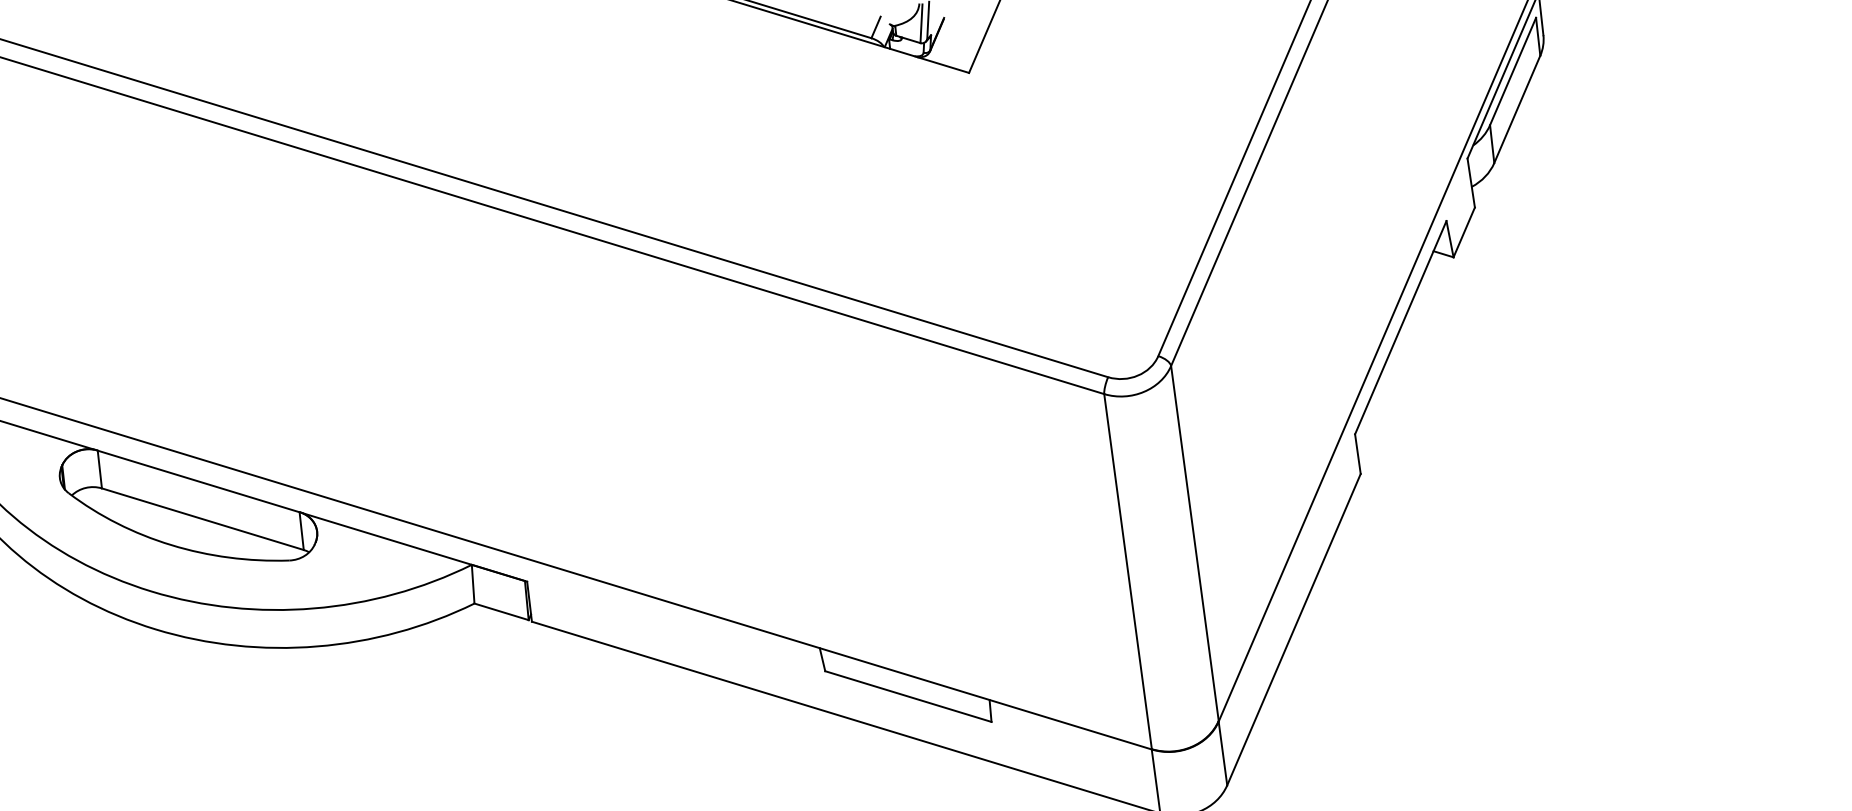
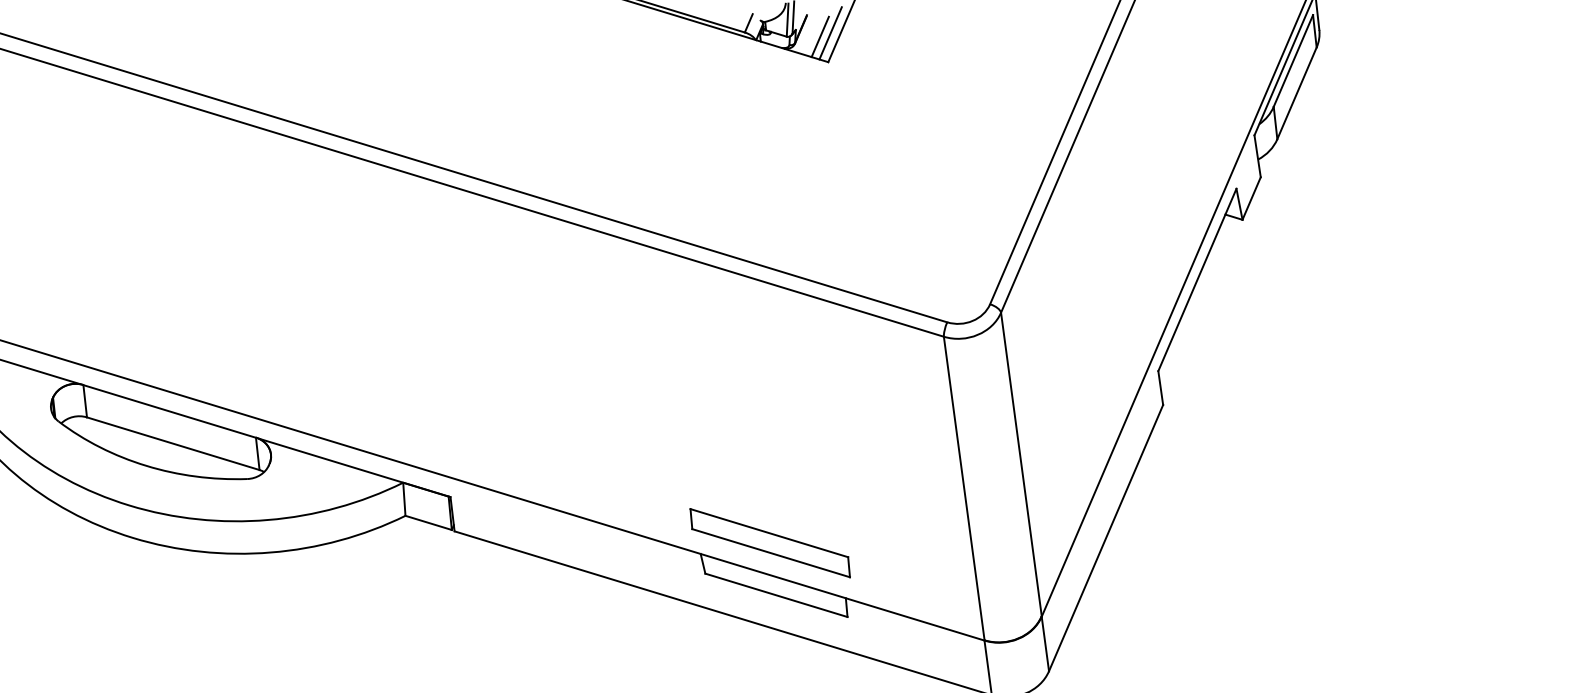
line: (971, 39) -> (830, 33), added
line: (958, 42) -> (819, 36), added
part: (900, 635) -> (769, 543), added

